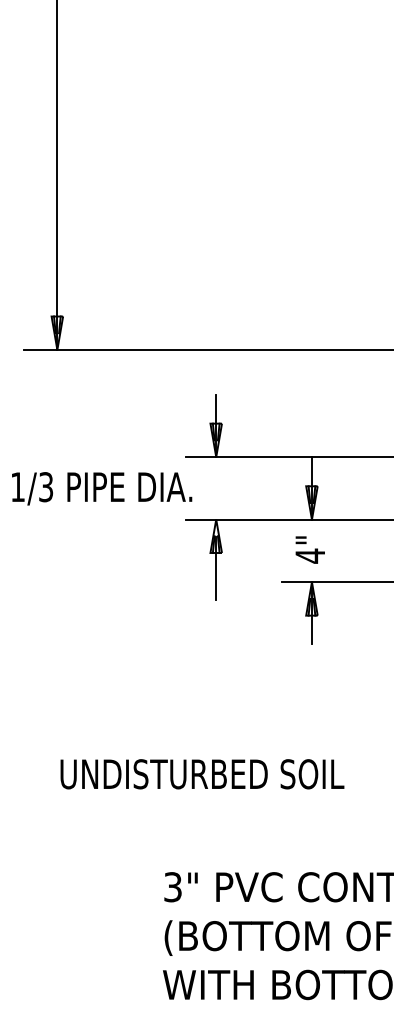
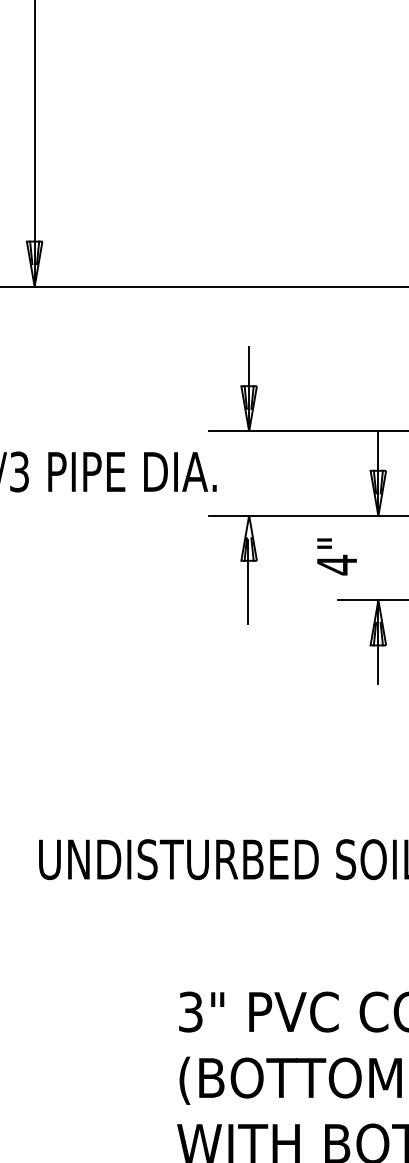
text: (309, 549) -> (335, 556), moved

